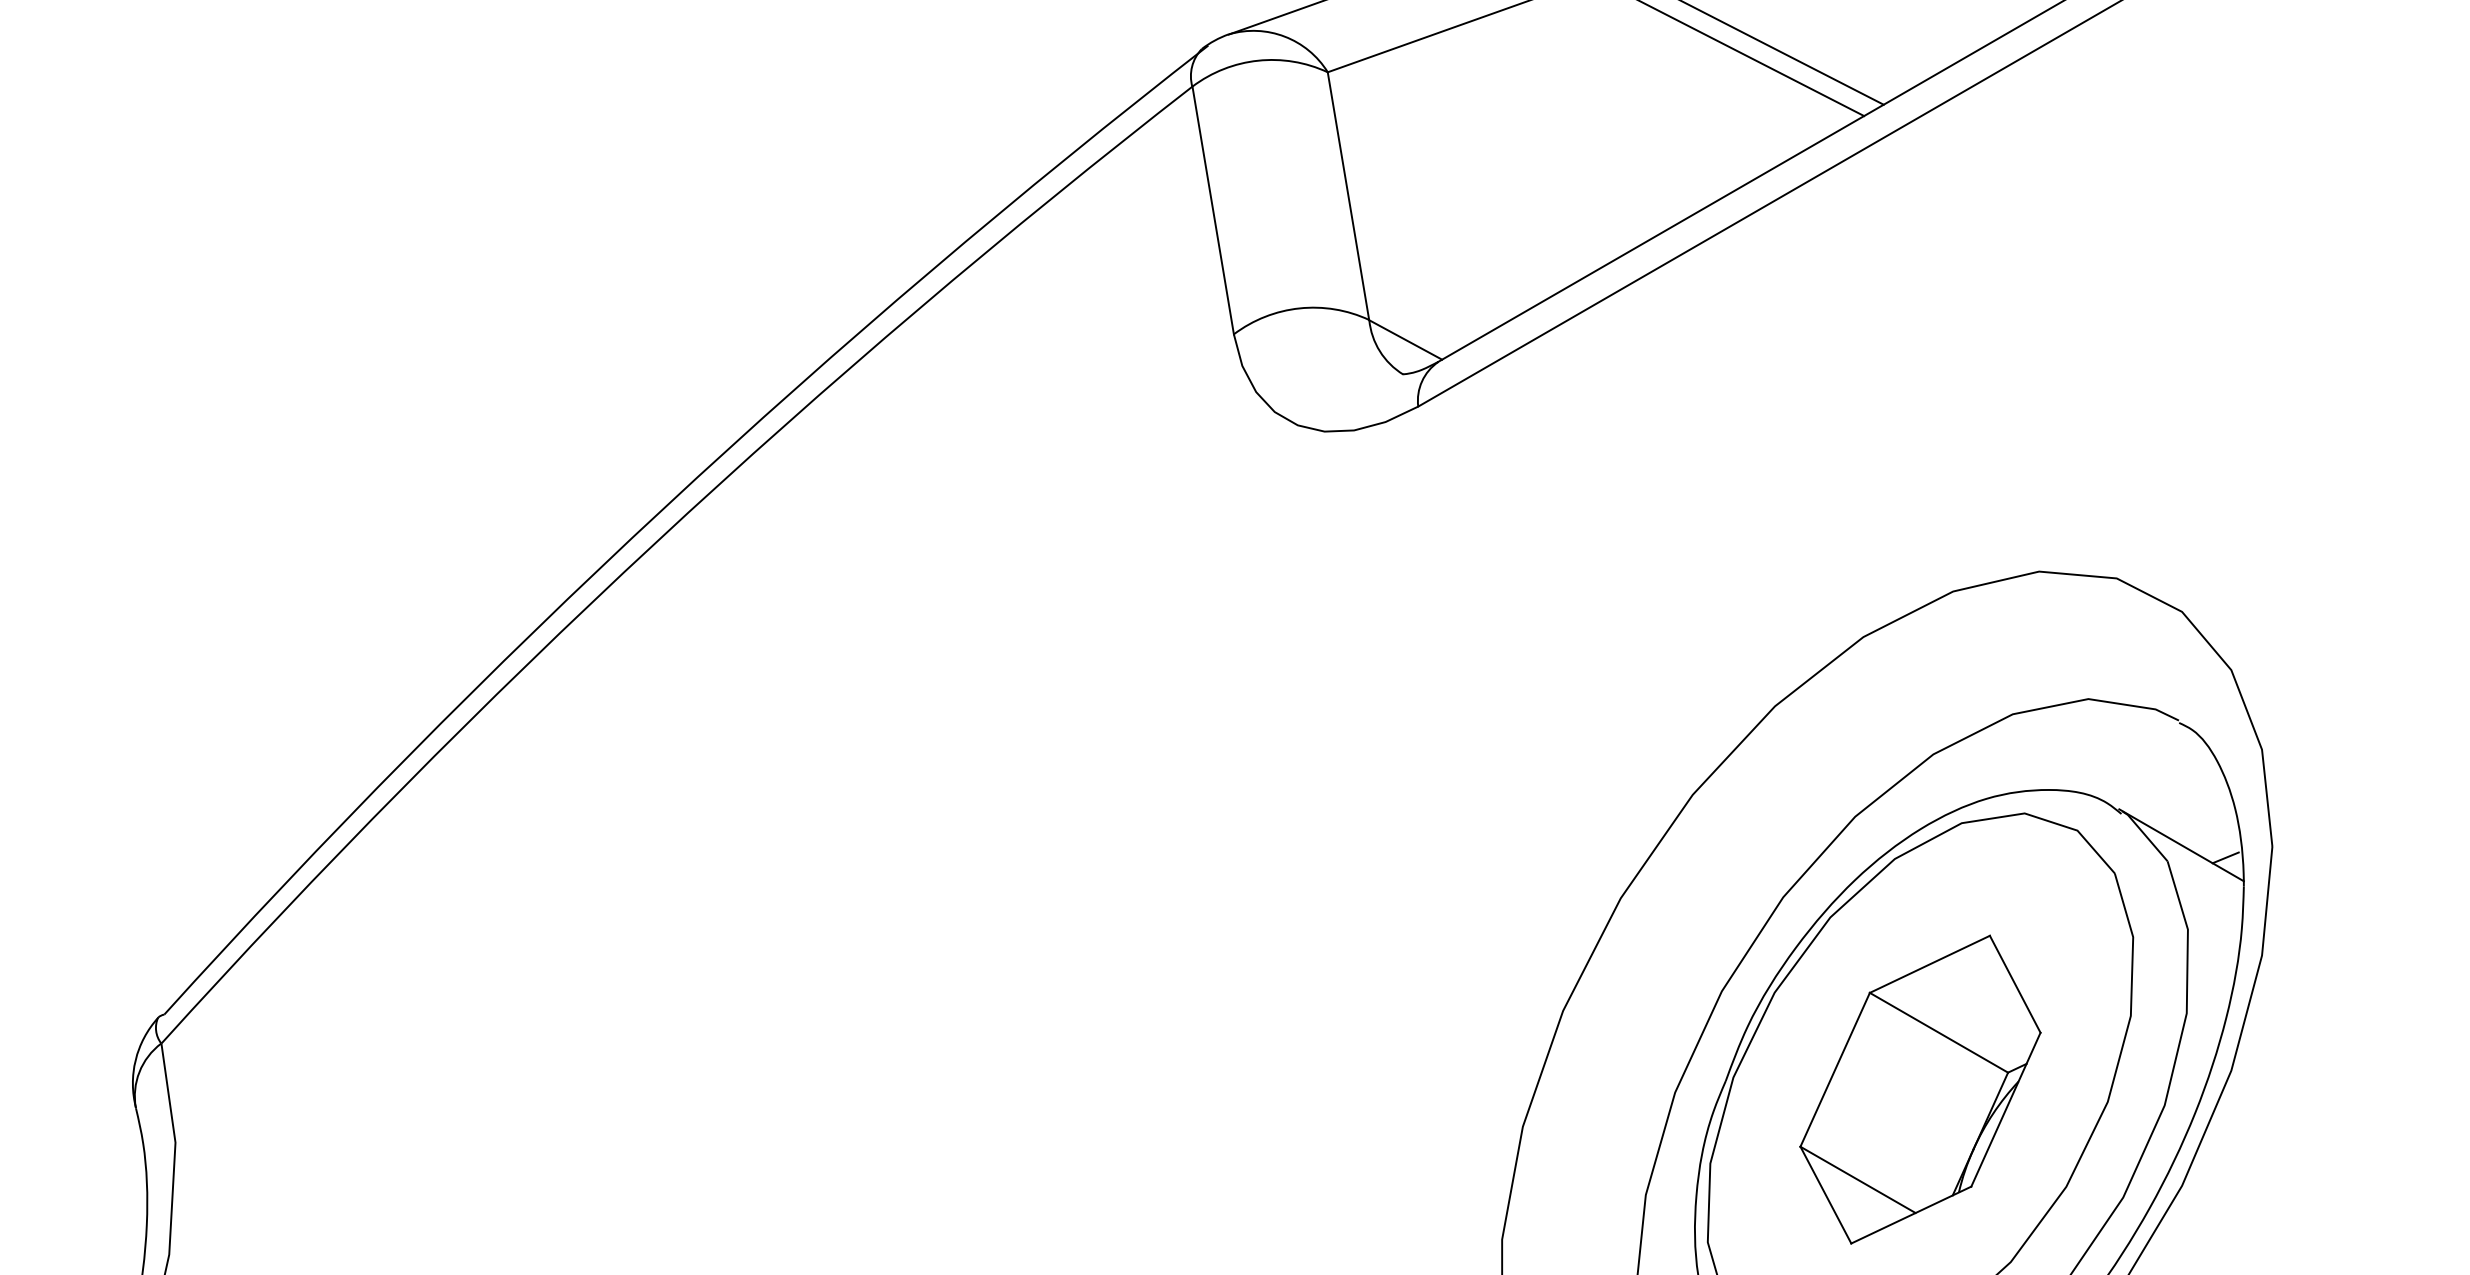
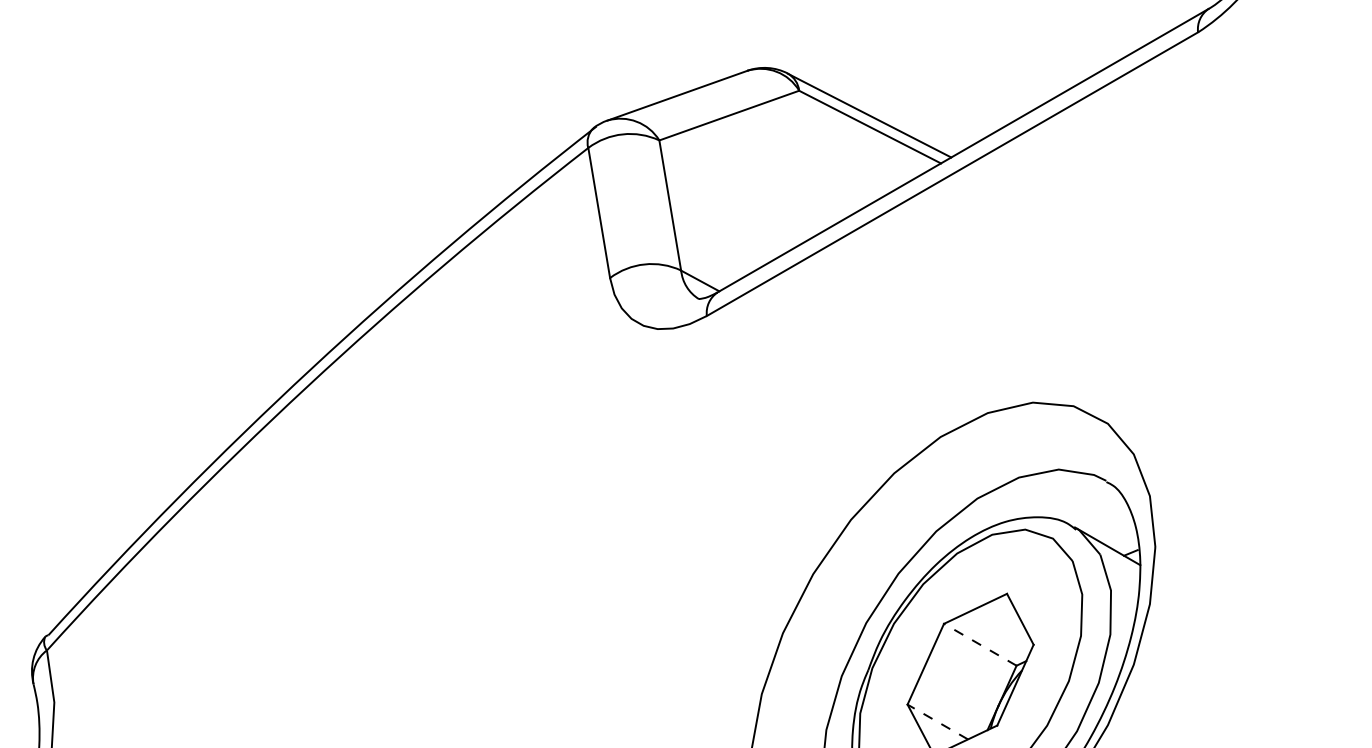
line: (1939, 1032) -> (980, 644), solid -> dashed
line: (1857, 1180) -> (937, 722), solid -> dashed

